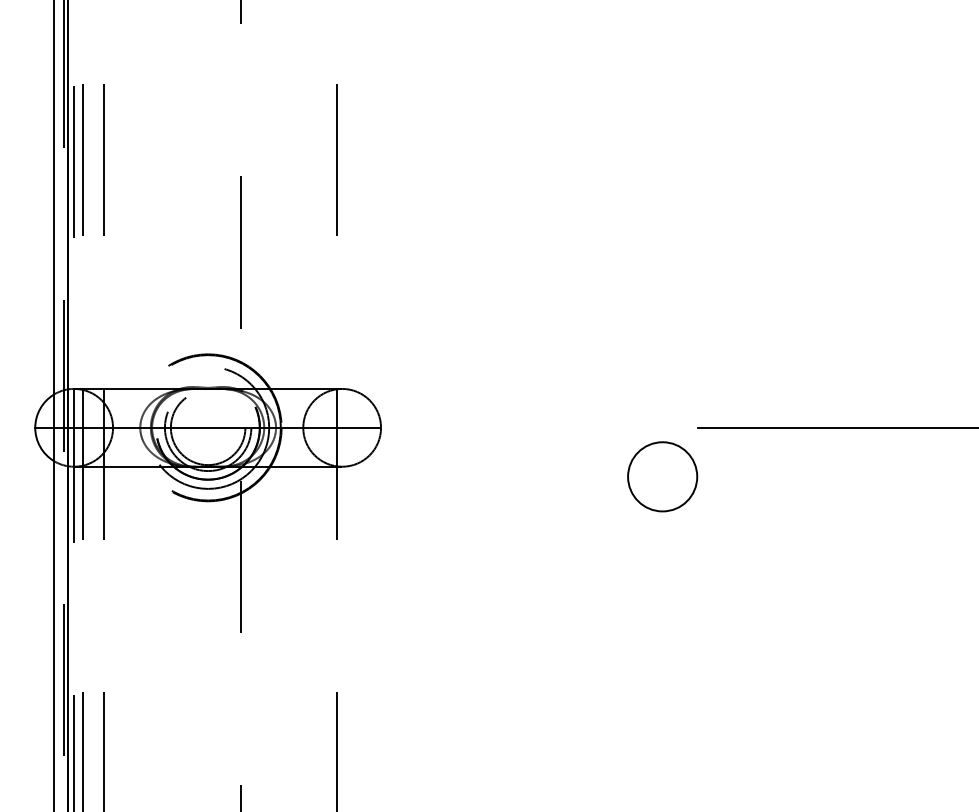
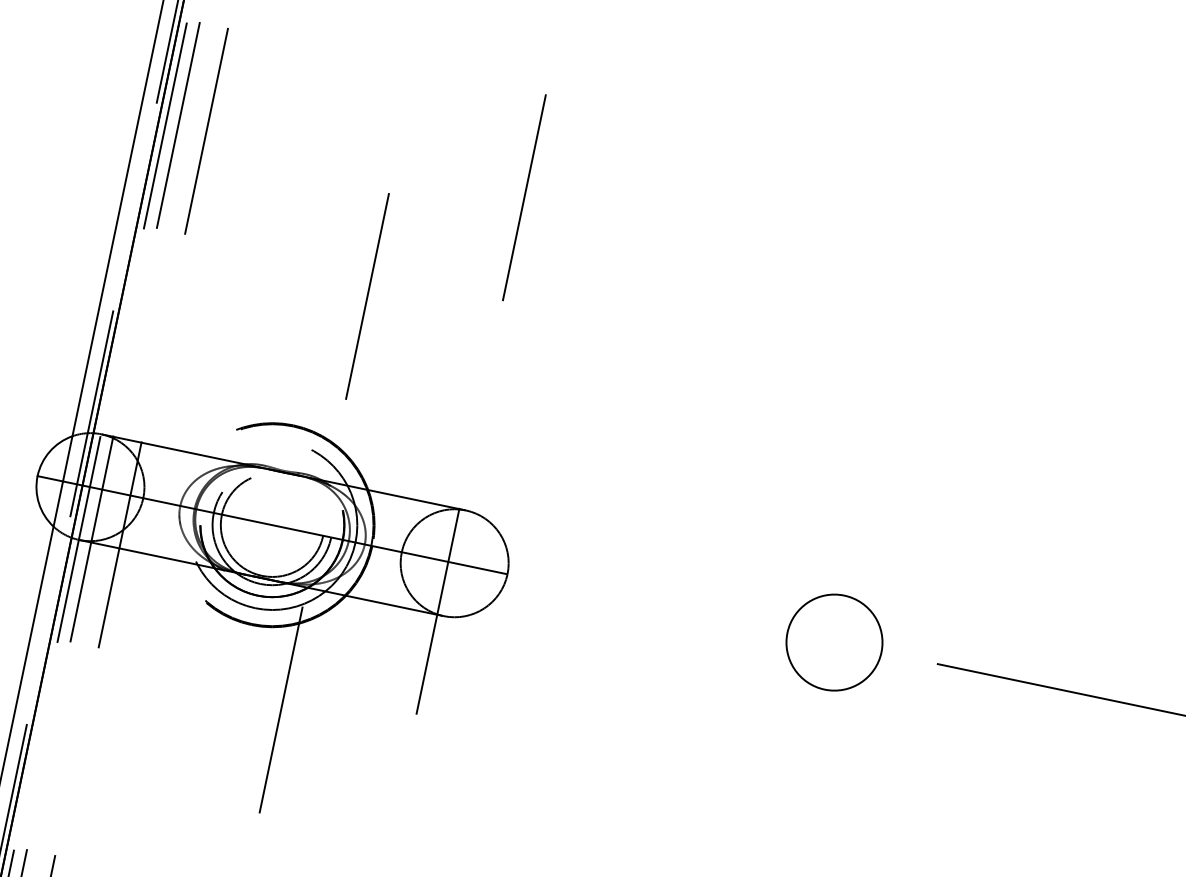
circle: (662, 476) -> (834, 642), moved

